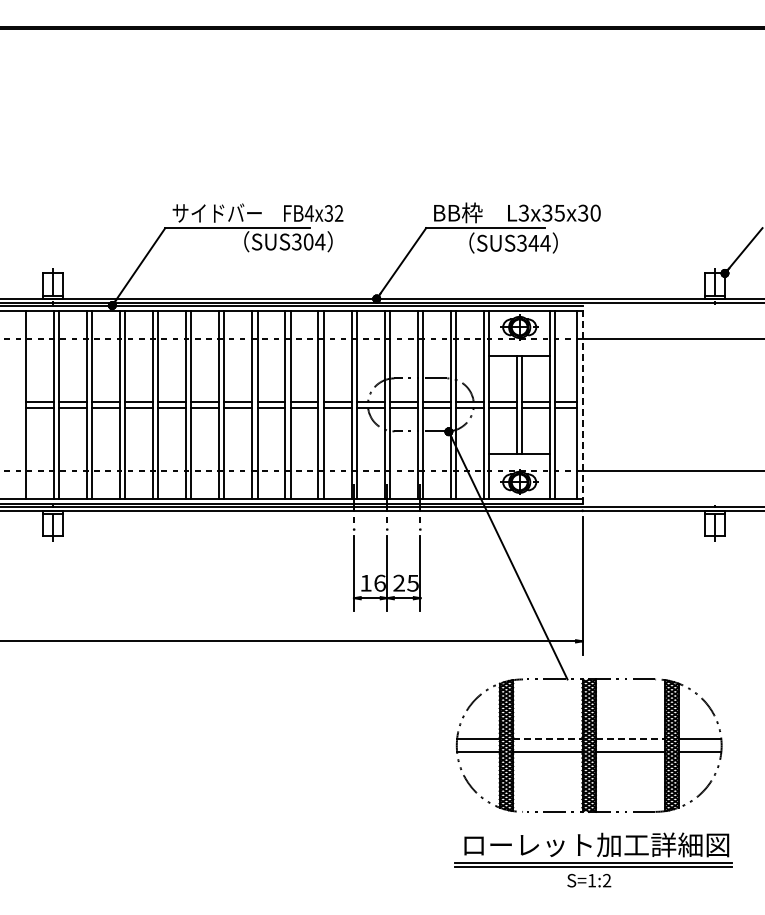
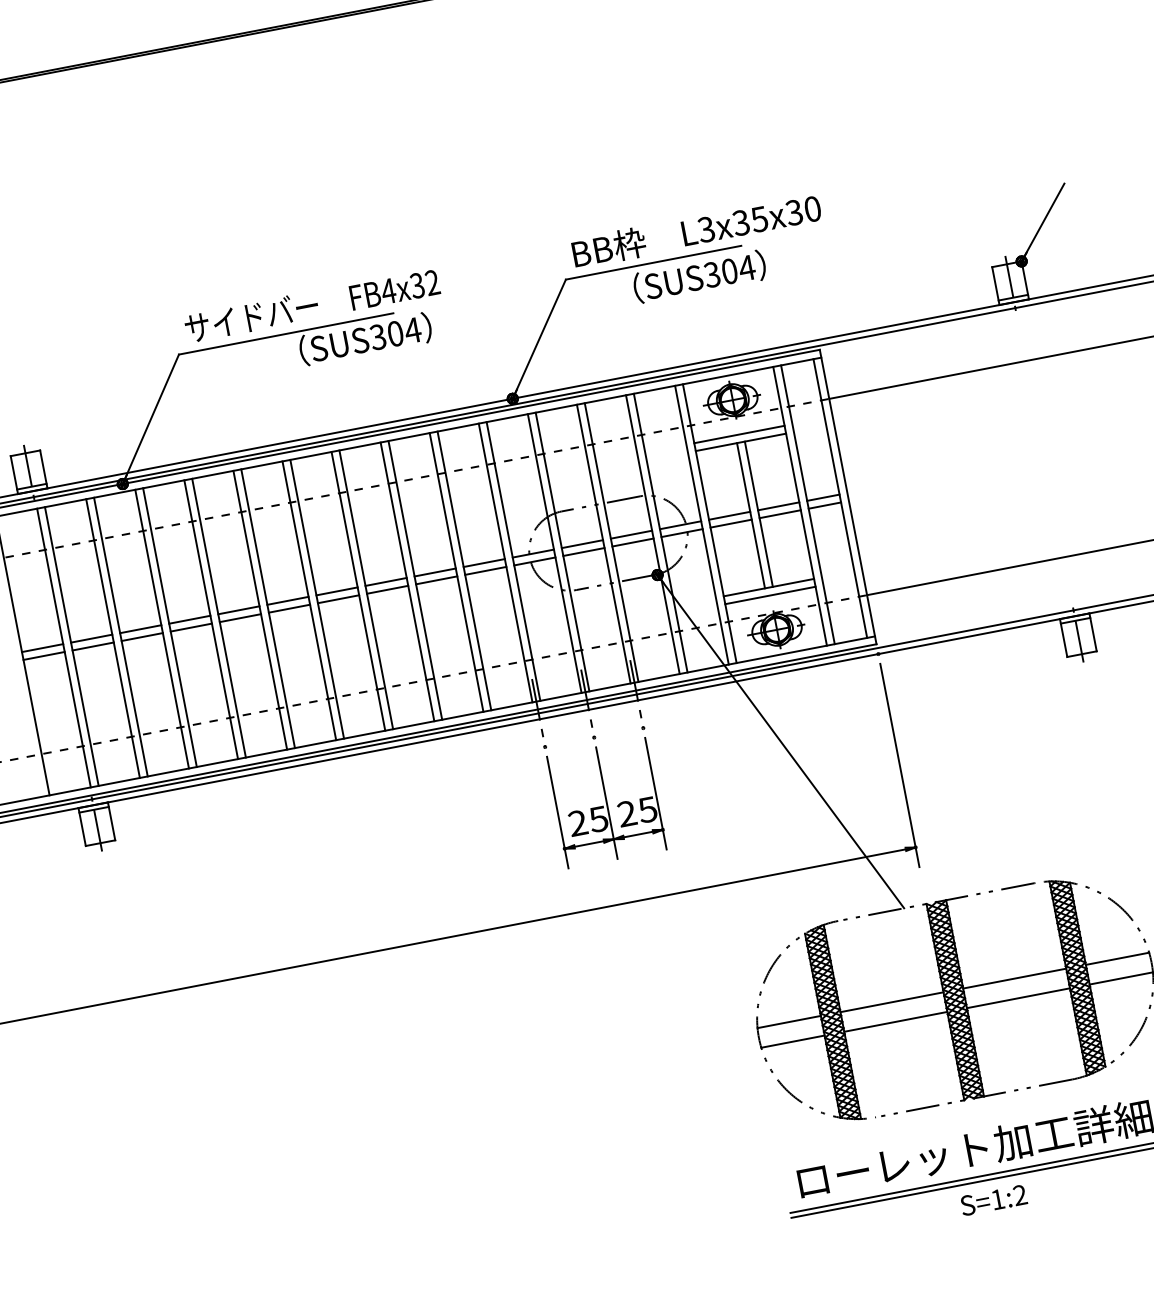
text: (533, 242) -> (729, 270), SUS344 -> SUS304
line: (519, 350) -> (739, 434), added
line: (582, 404) -> (847, 496), dashed -> solid
line: (519, 459) -> (770, 595), added
text: (372, 582) -> (587, 820), 16 -> 25
line: (547, 739) -> (891, 1003), dashed -> solid
line: (630, 739) -> (1014, 979), dashed -> solid

